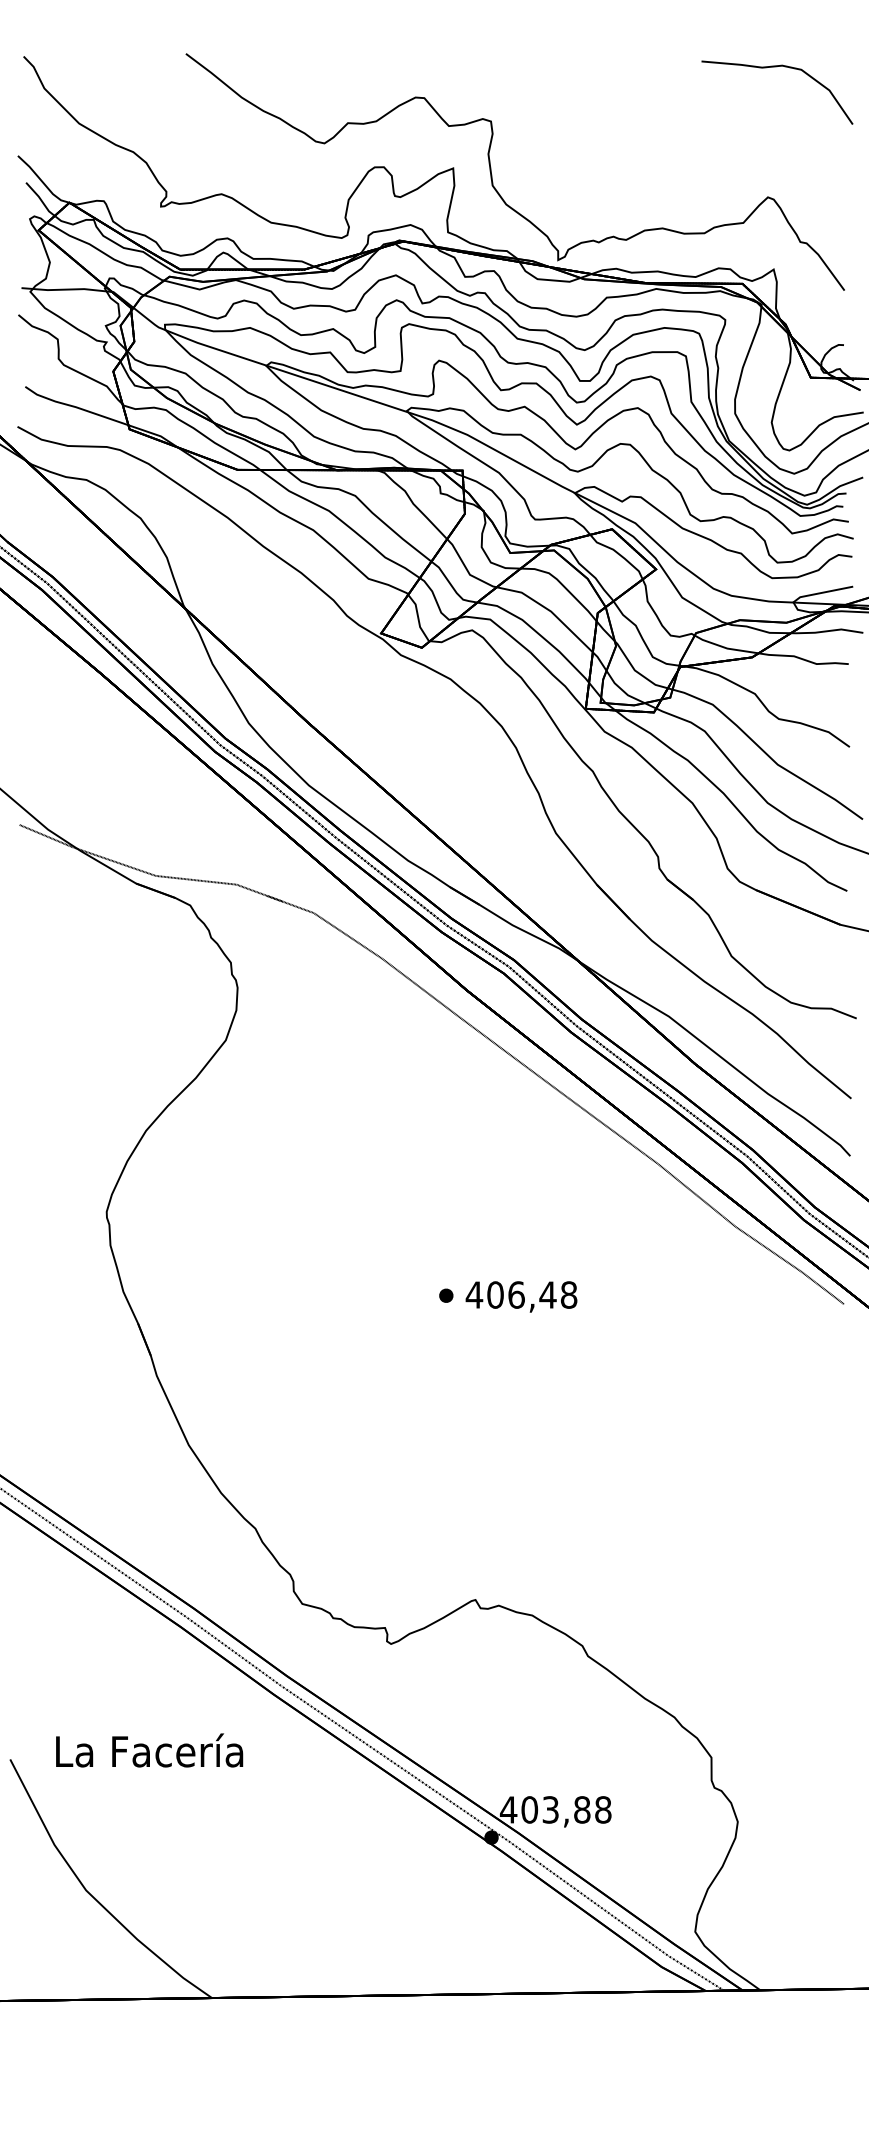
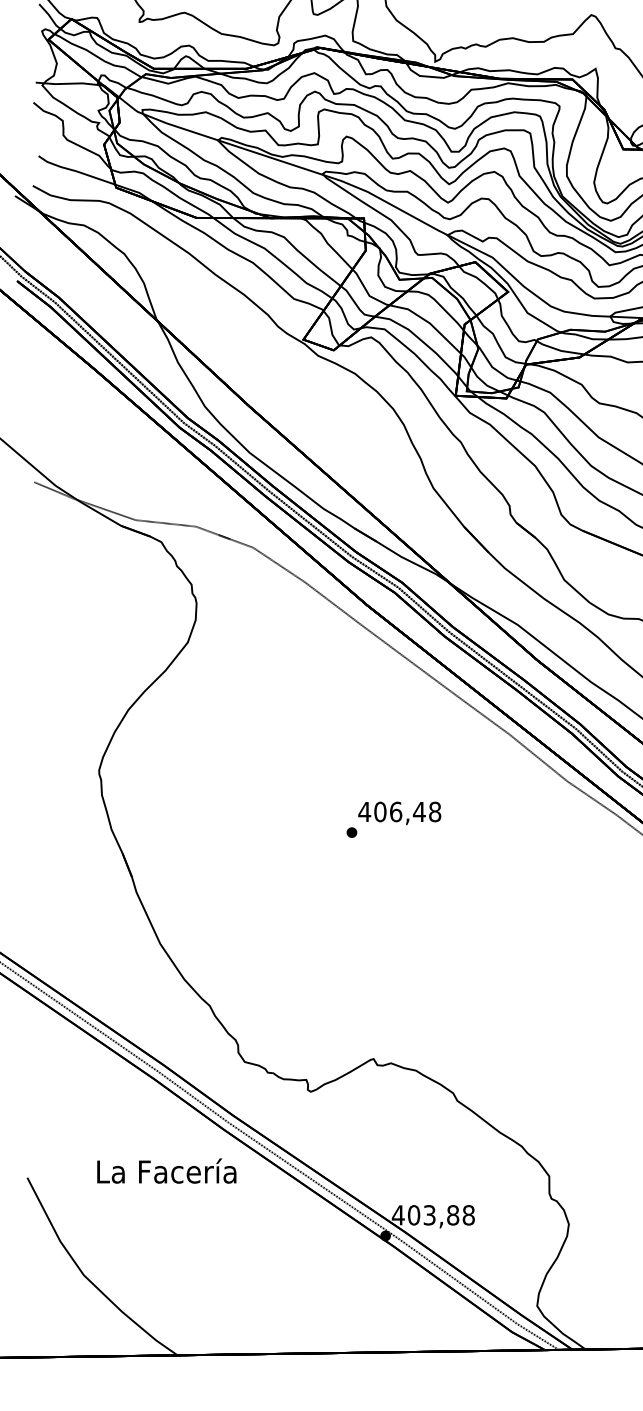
text: (521, 1296) -> (399, 813), moved
text: (149, 1750) -> (166, 1171), moved

